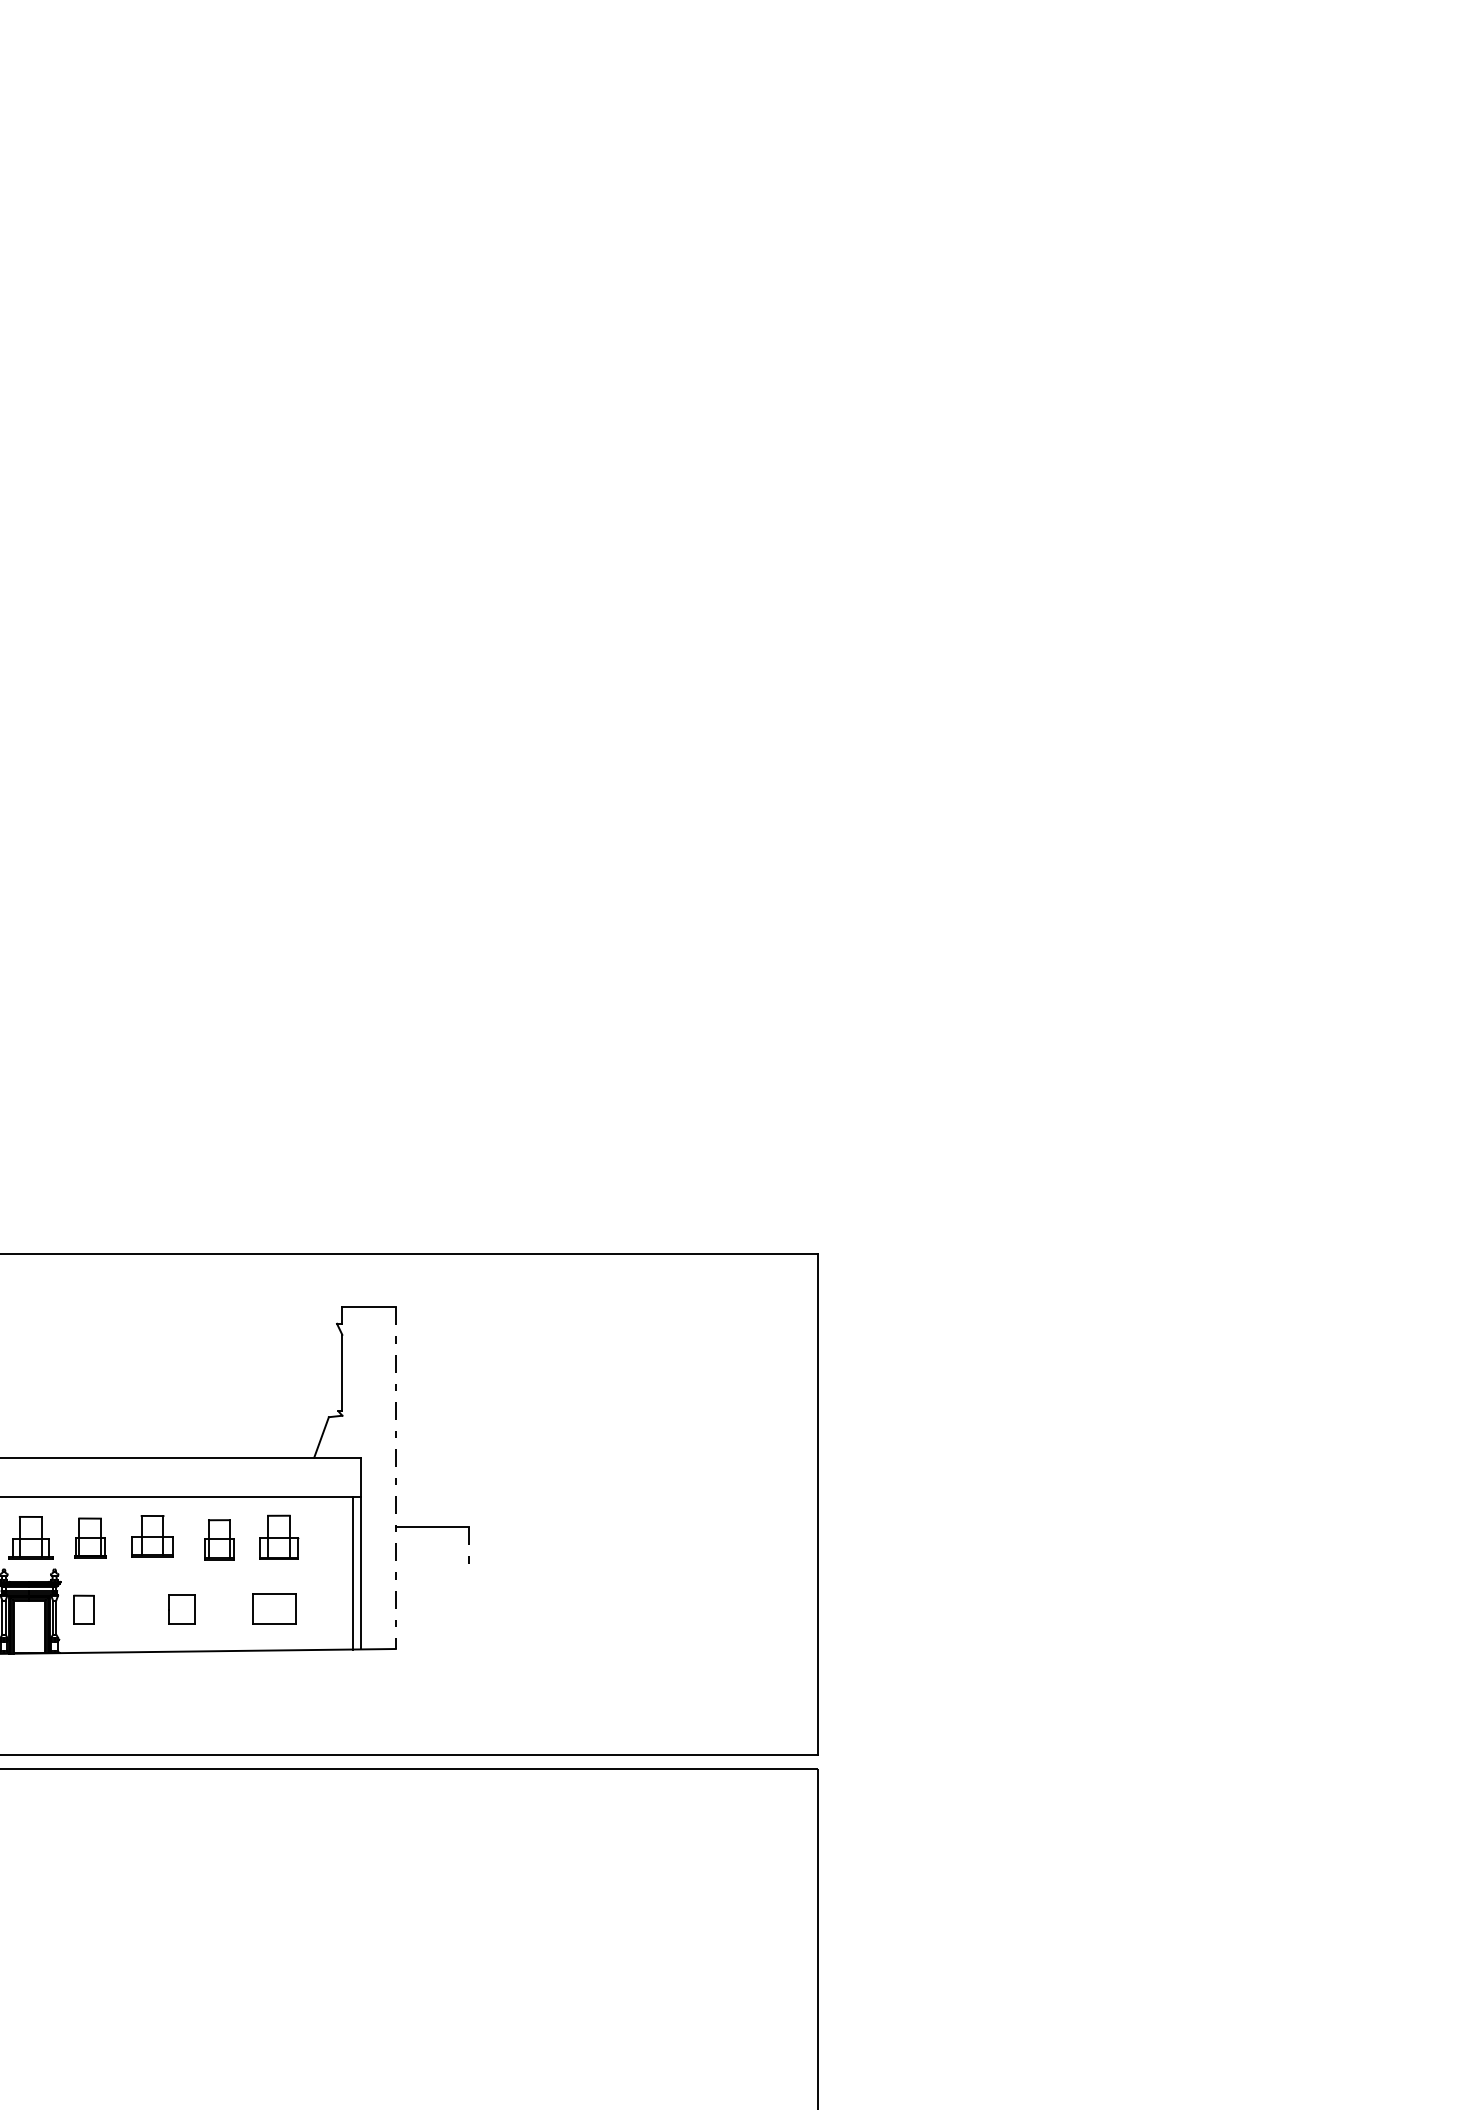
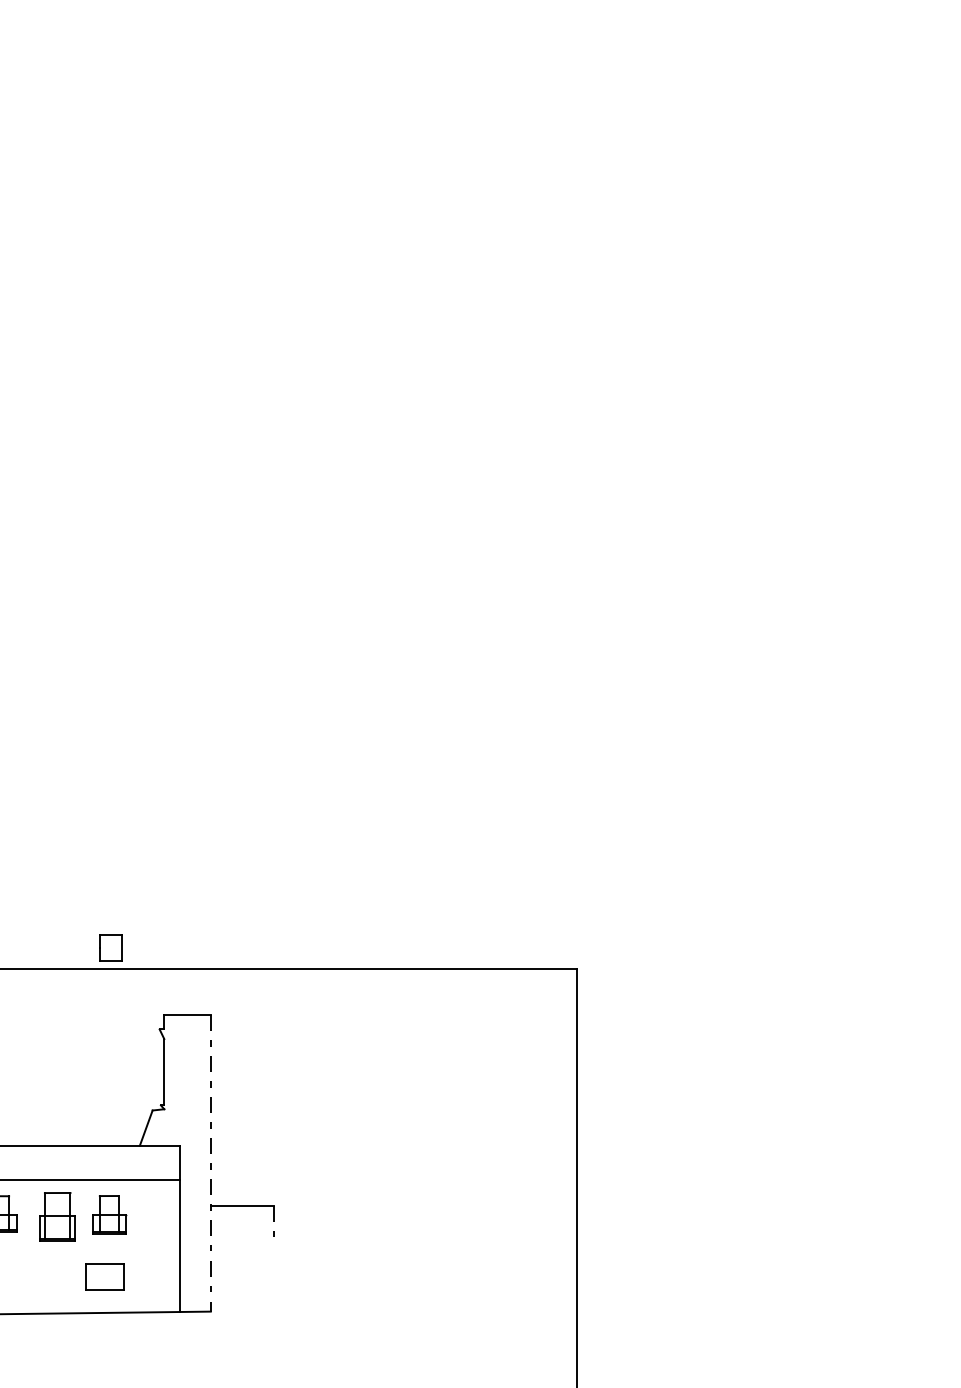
part: (219, 1539) -> (57, 1216), size x1.4
line: (353, 1573) -> (173, 1246), removed
part: (181, 1609) -> (110, 947), moved

